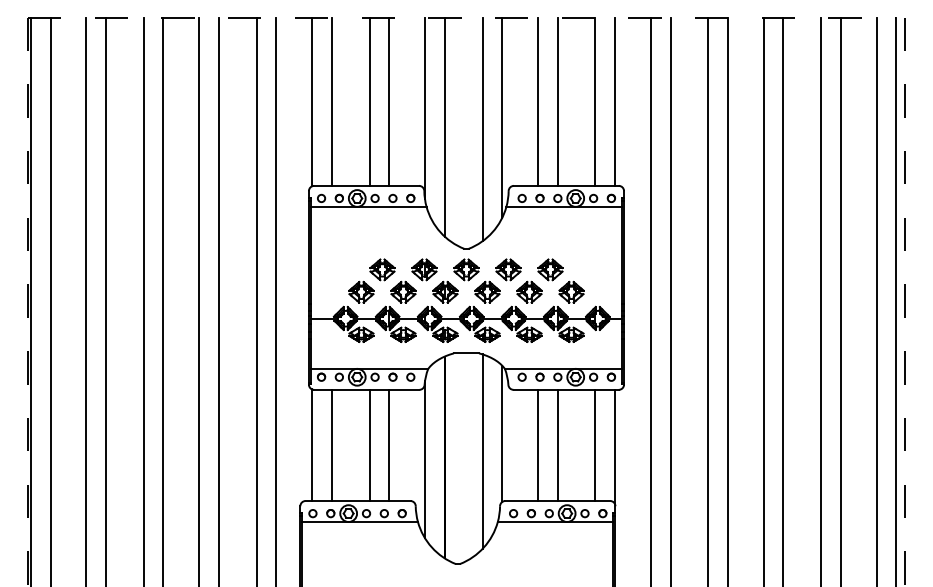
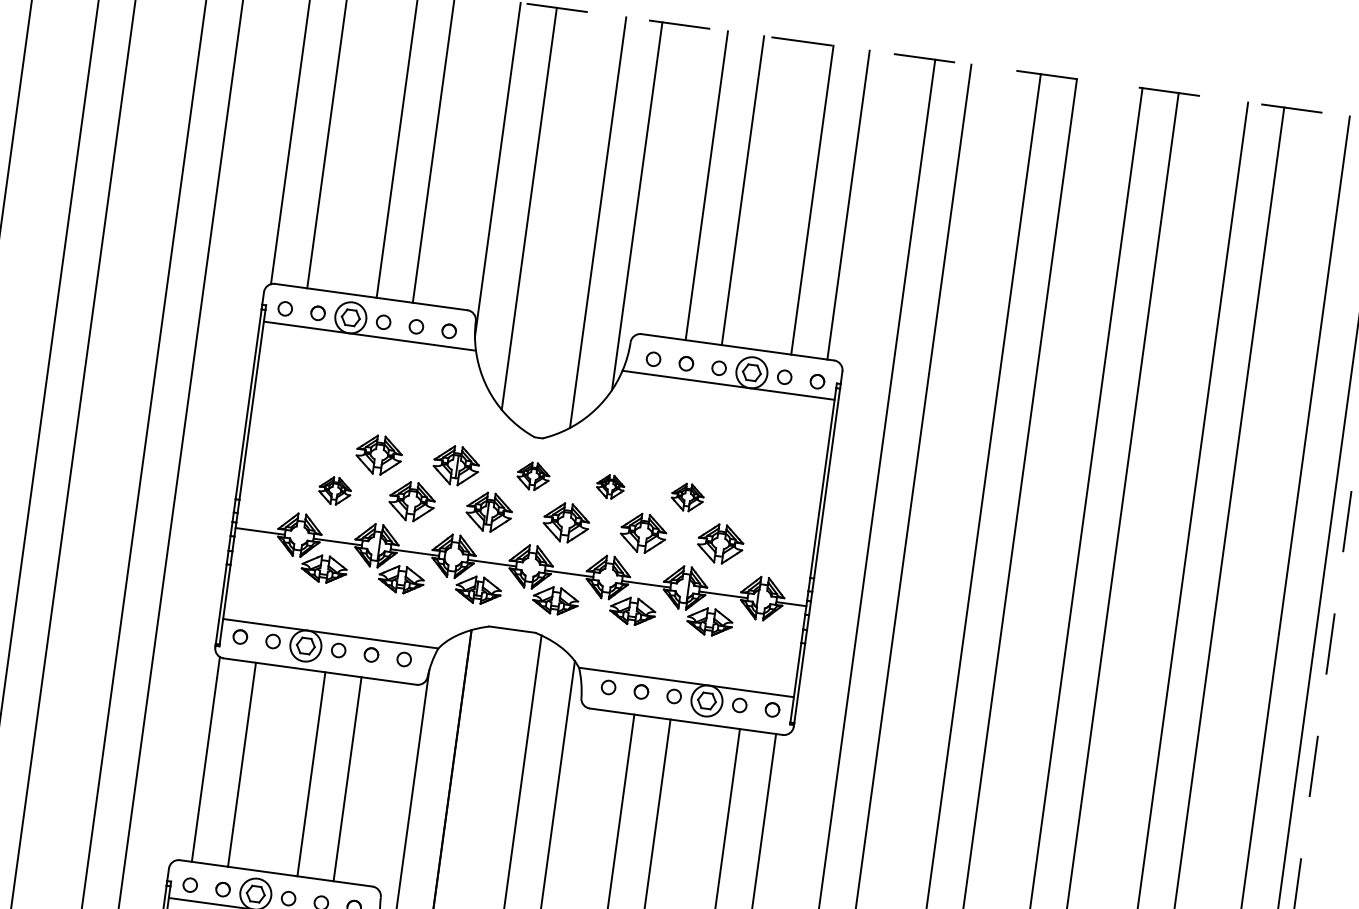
part: (466, 269) -> (533, 475), size x0.7
part: (508, 269) -> (610, 486), size x0.6
part: (550, 269) -> (687, 496), size x0.7
part: (361, 291) -> (335, 489), size x0.7

